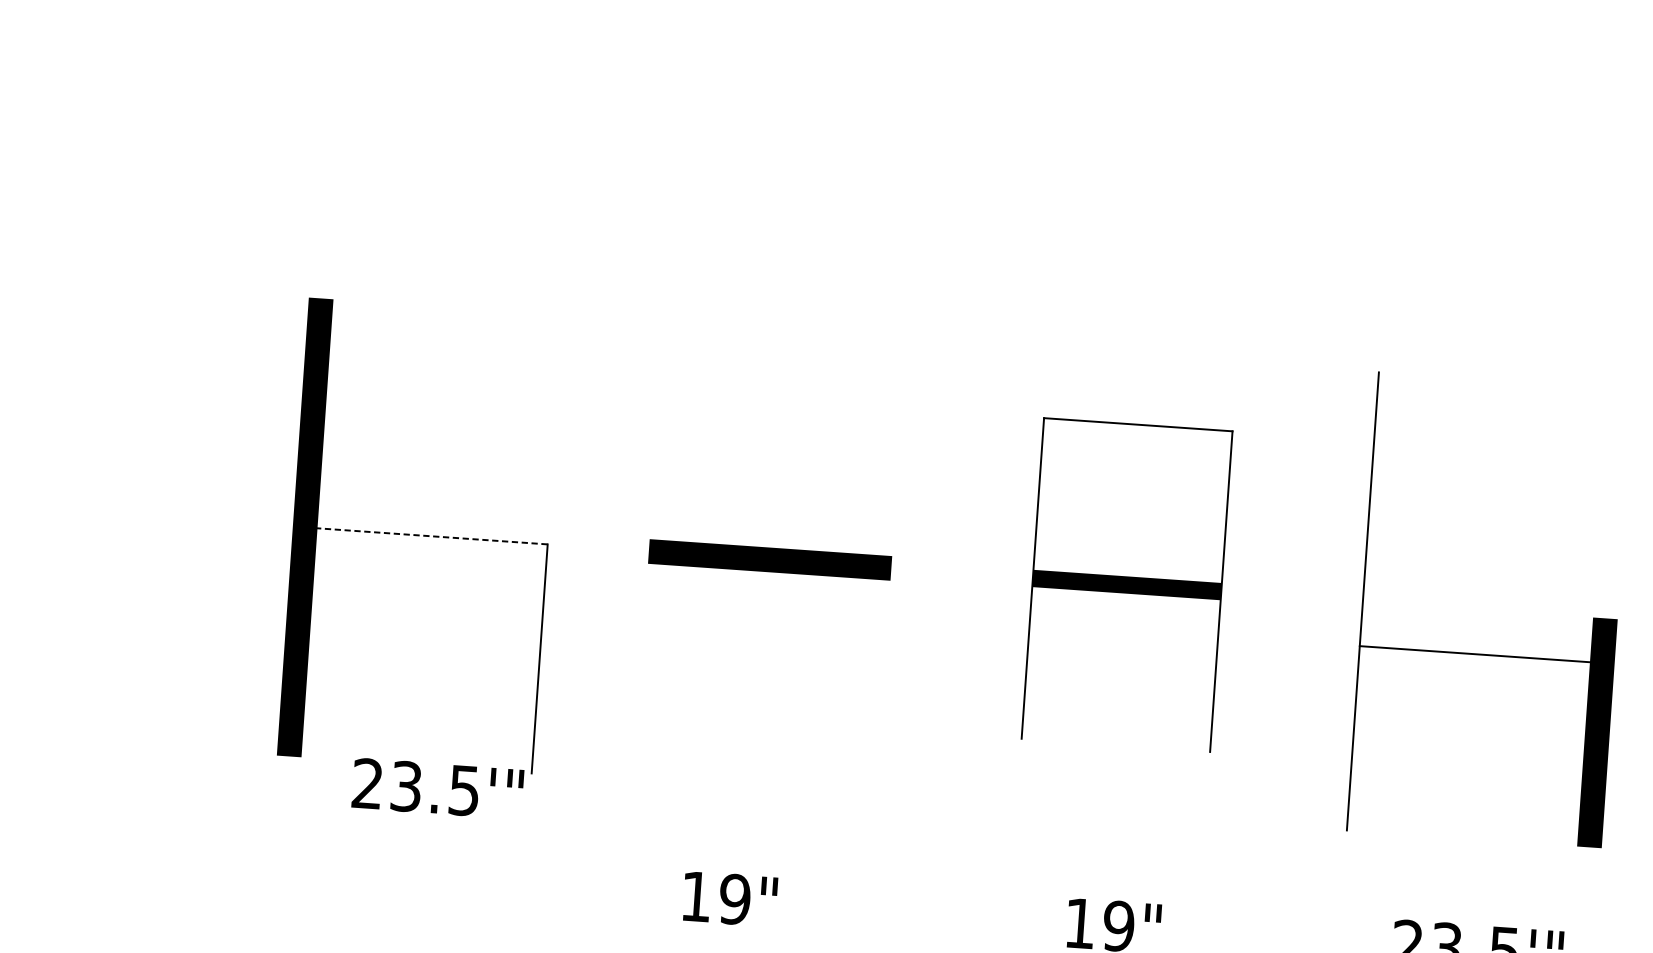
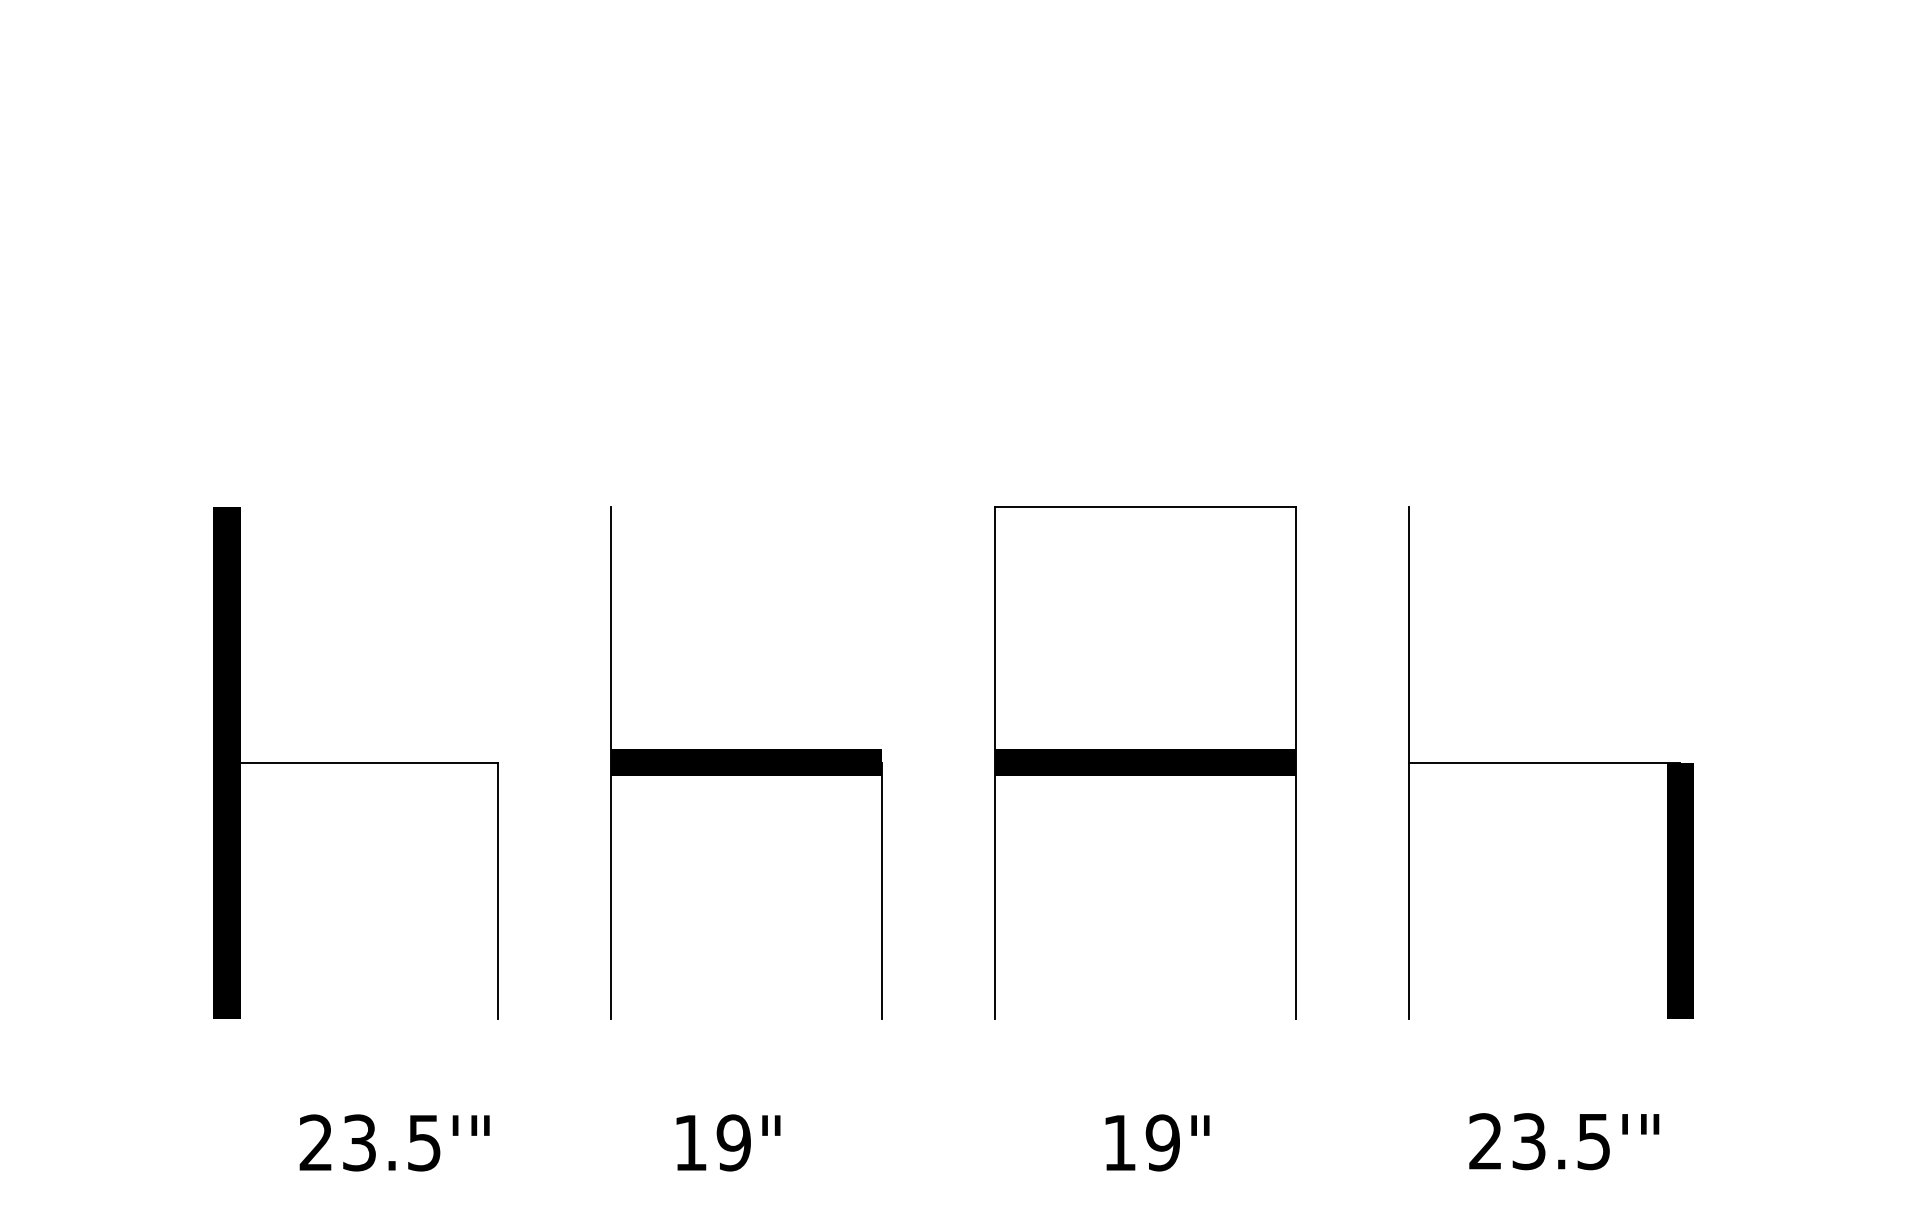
line: (426, 535) -> (362, 762), dashed -> solid
line: (648, 551) -> (610, 762), added
part: (1127, 584) -> (1145, 762), size x1.43
line: (1480, 654) -> (1544, 762), moved
line: (883, 682) -> (882, 890), added
text: (437, 788) -> (394, 1142), moved

